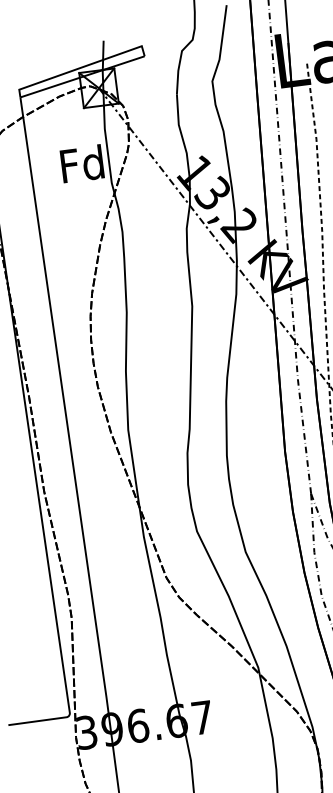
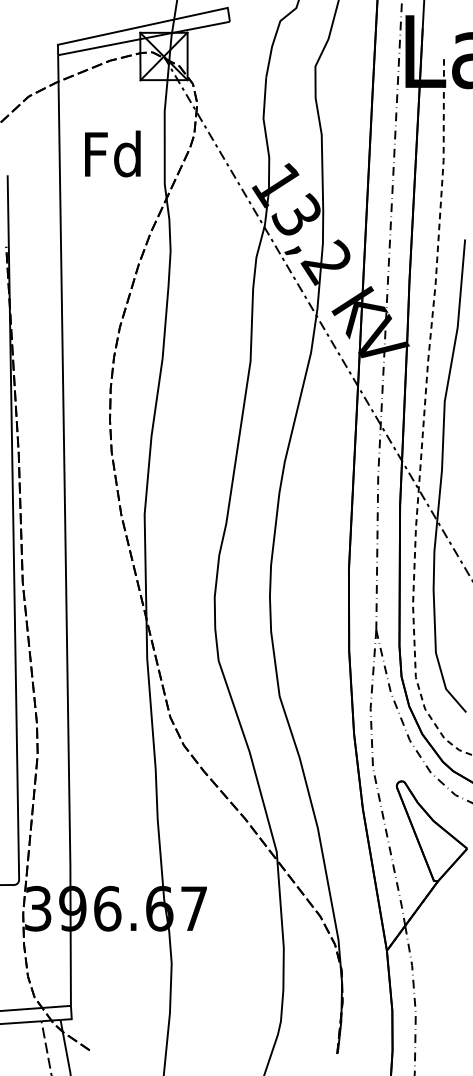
text: (81, 163) -> (112, 153), moved

